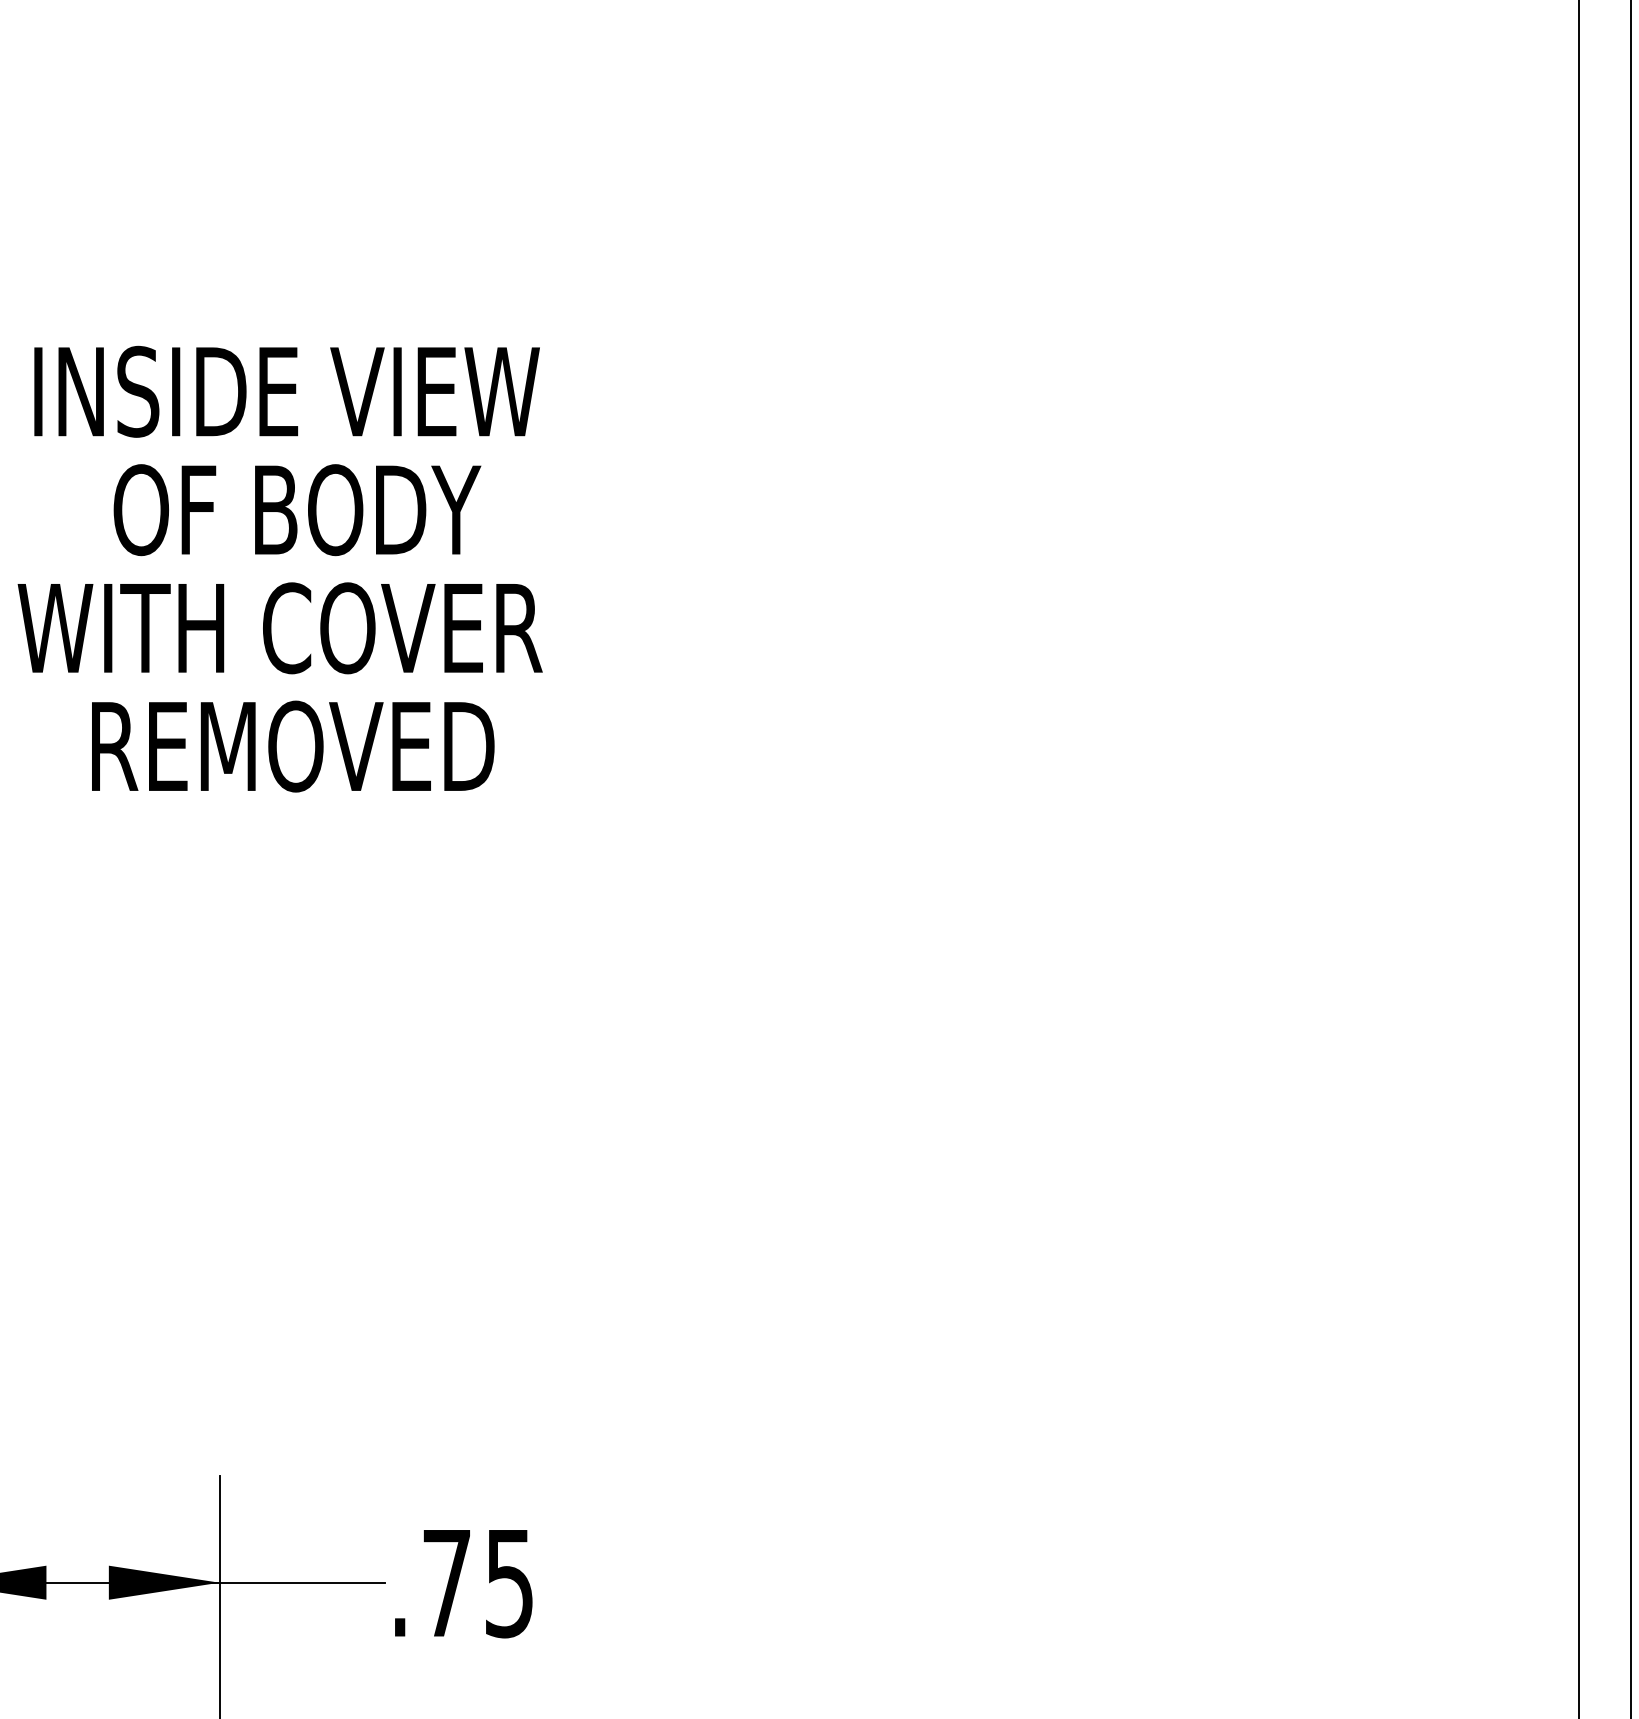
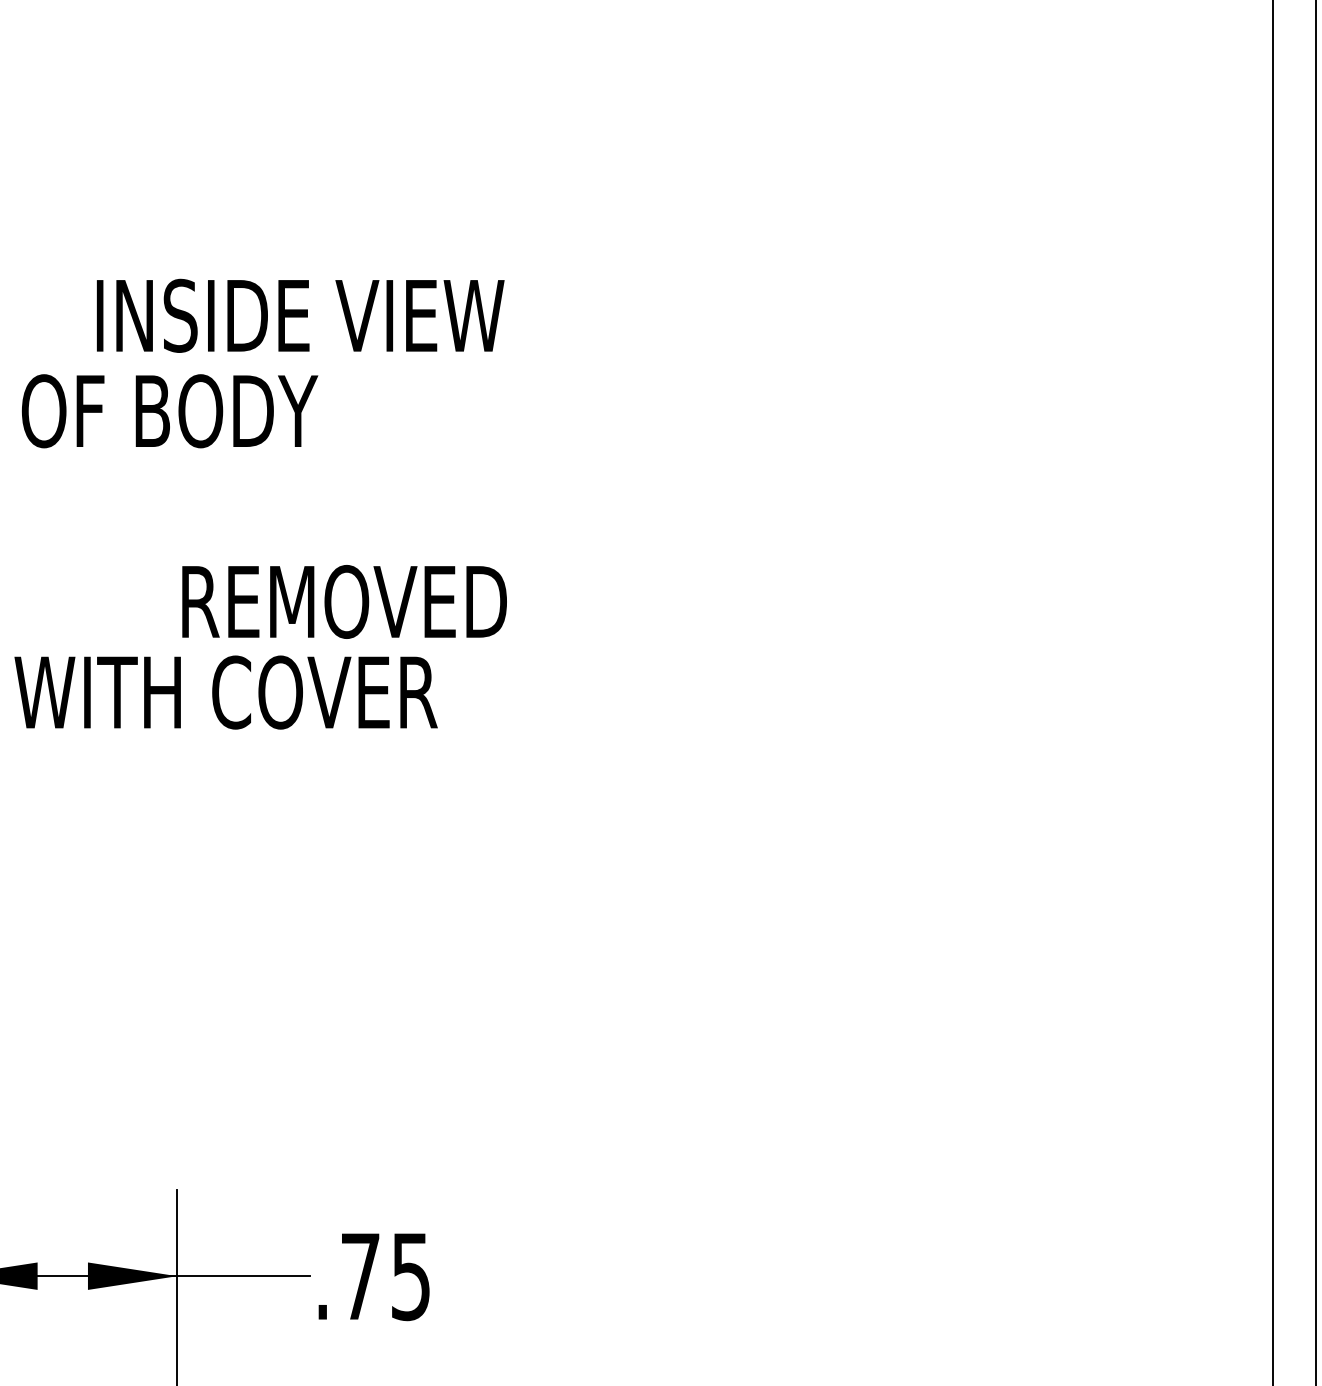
text: (286, 391) -> (300, 315), moved
text: (296, 510) -> (169, 411), moved
text: (279, 628) -> (225, 692), moved
text: (293, 746) -> (344, 601), moved

